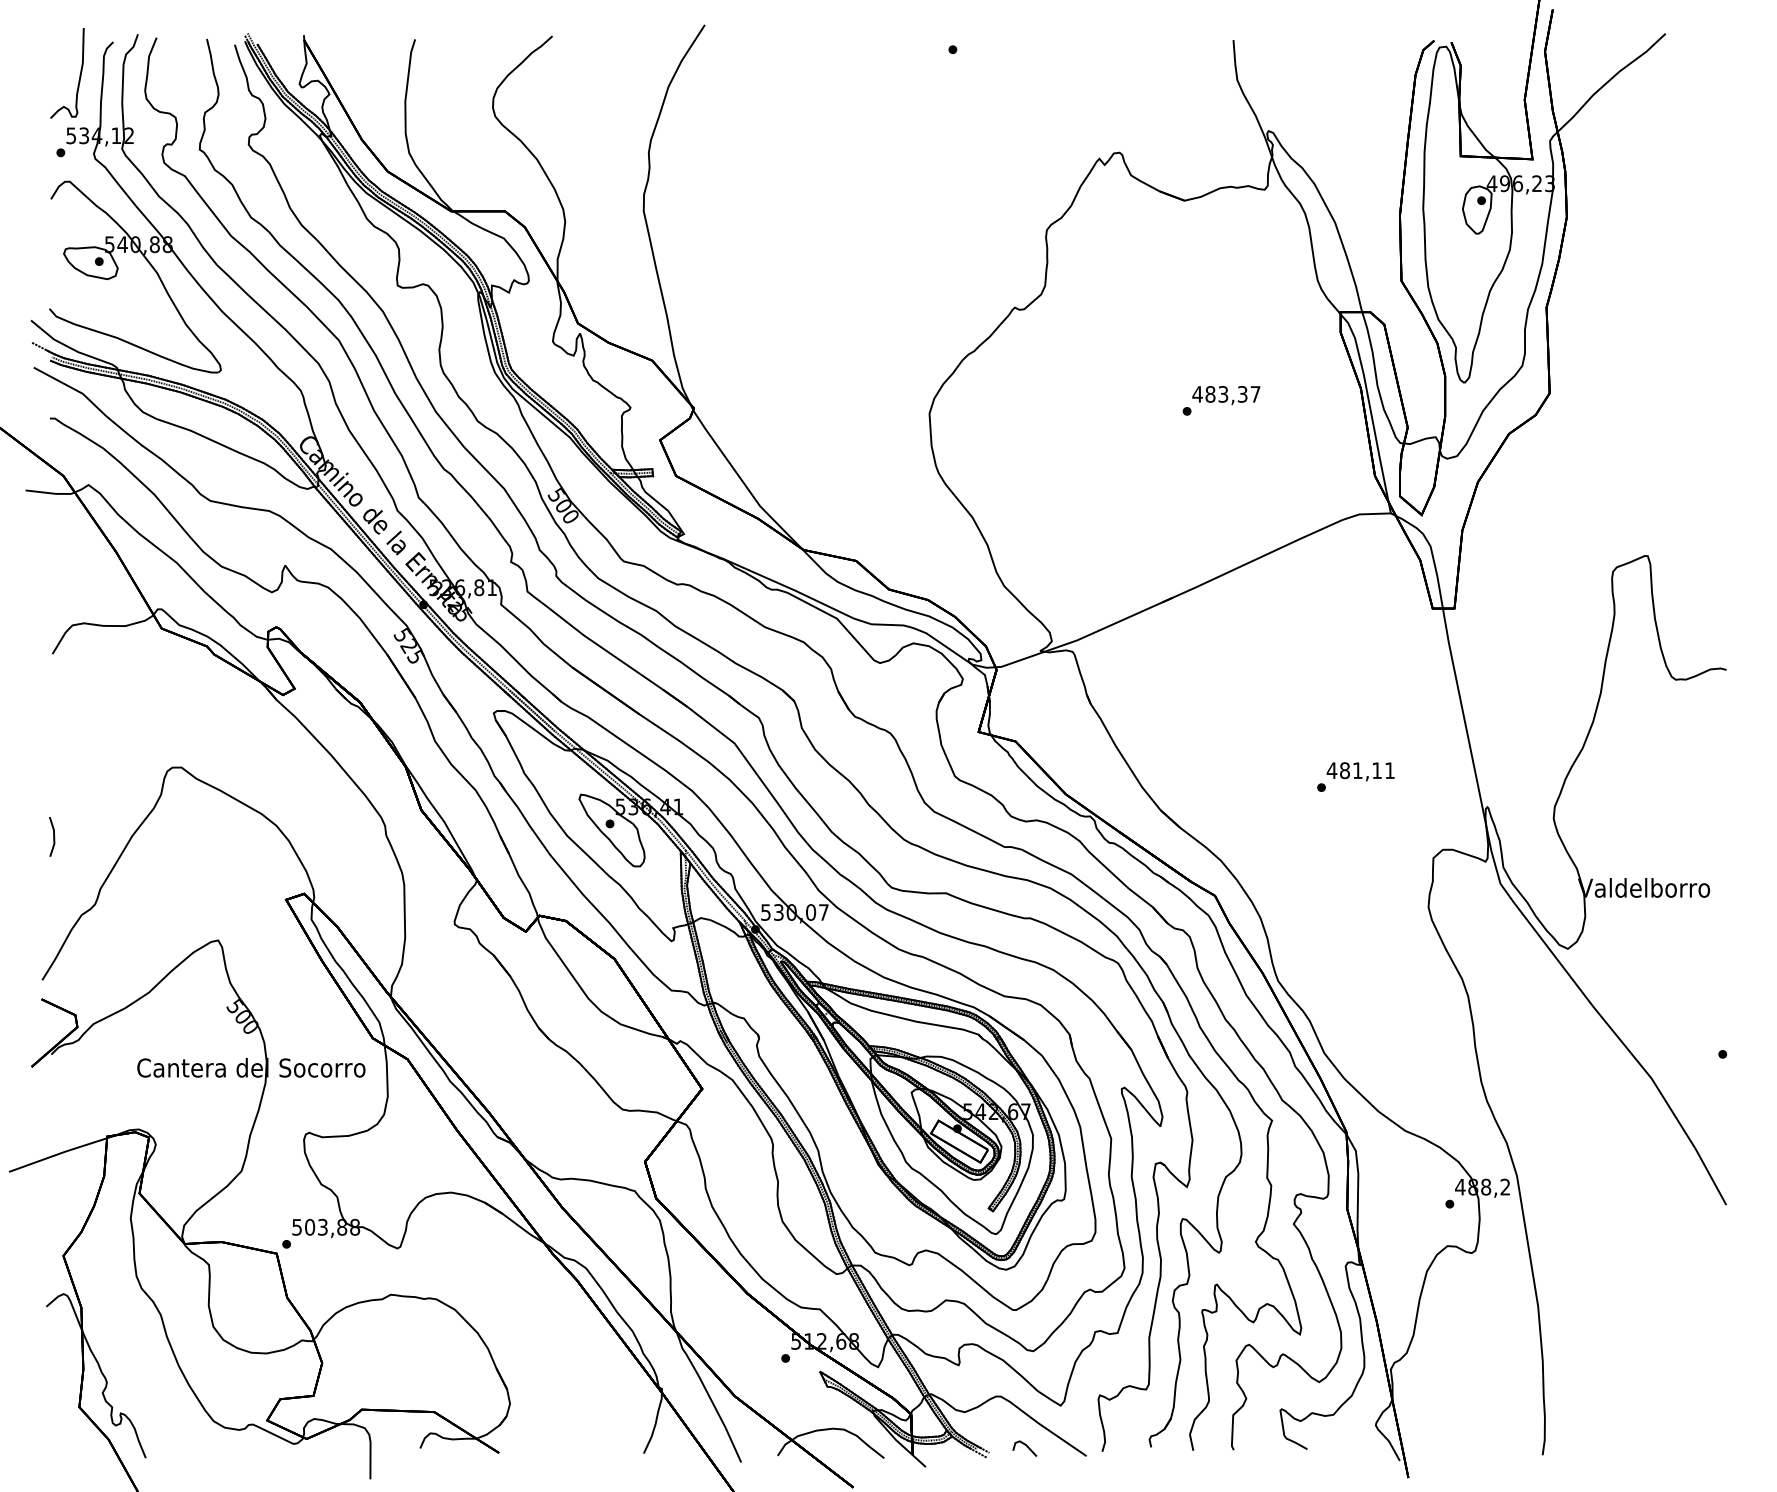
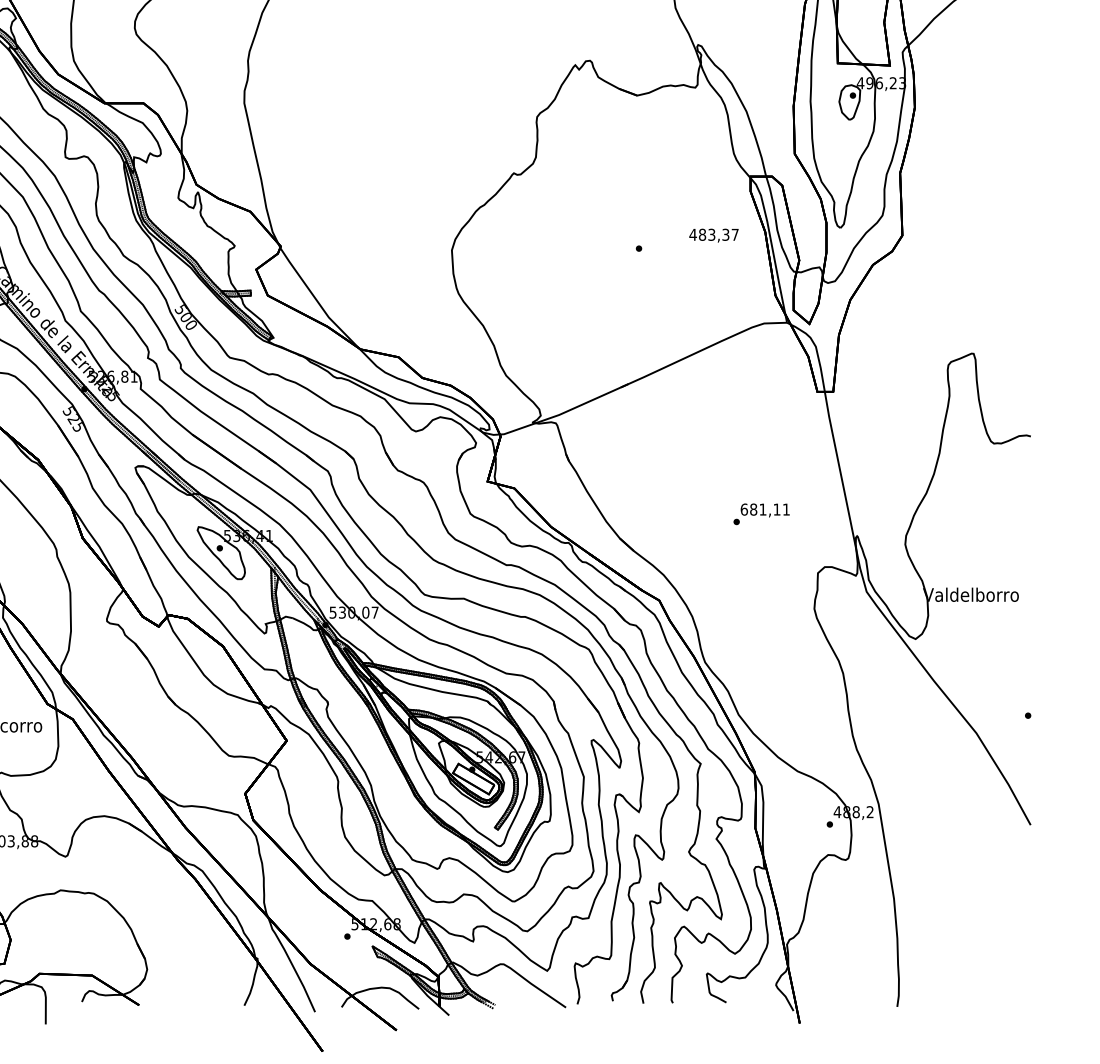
text: (1226, 395) -> (714, 235), moved
text: (1331, 770) -> (743, 509), 481,11 -> 681,11
line: (1026, 1446) -> (522, 1000), removed

